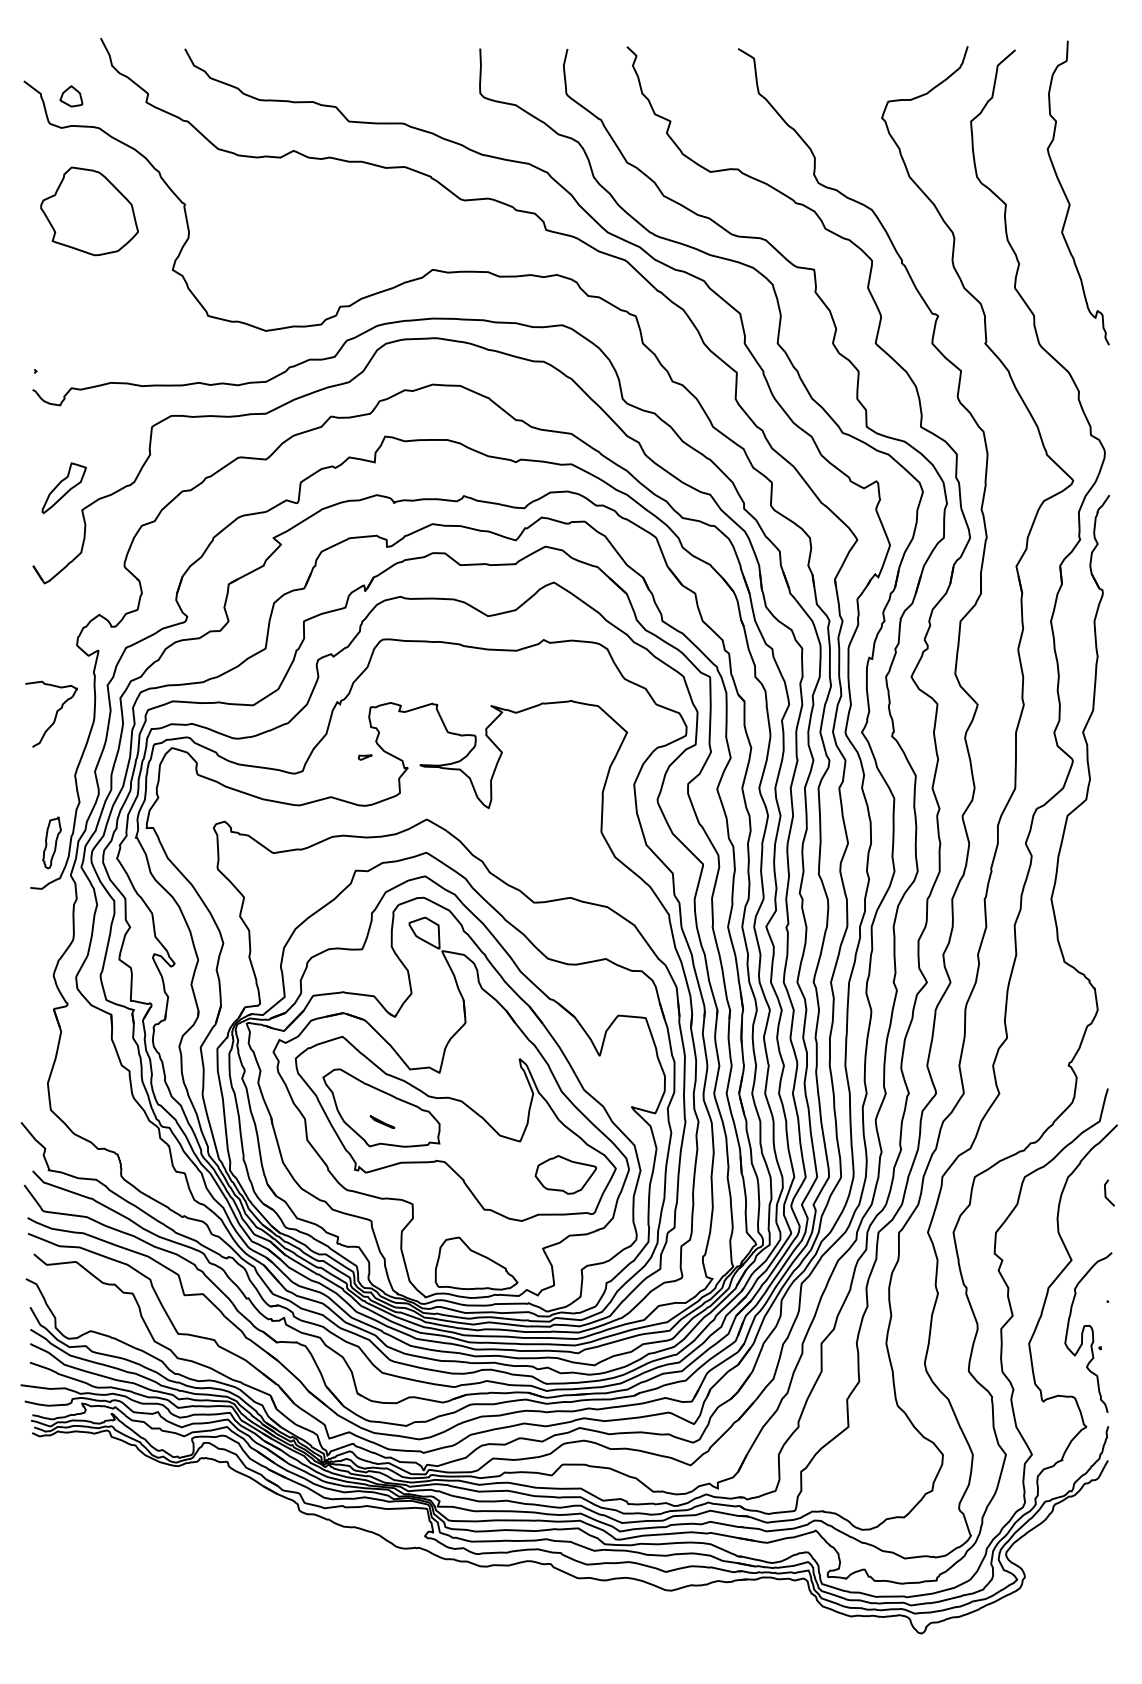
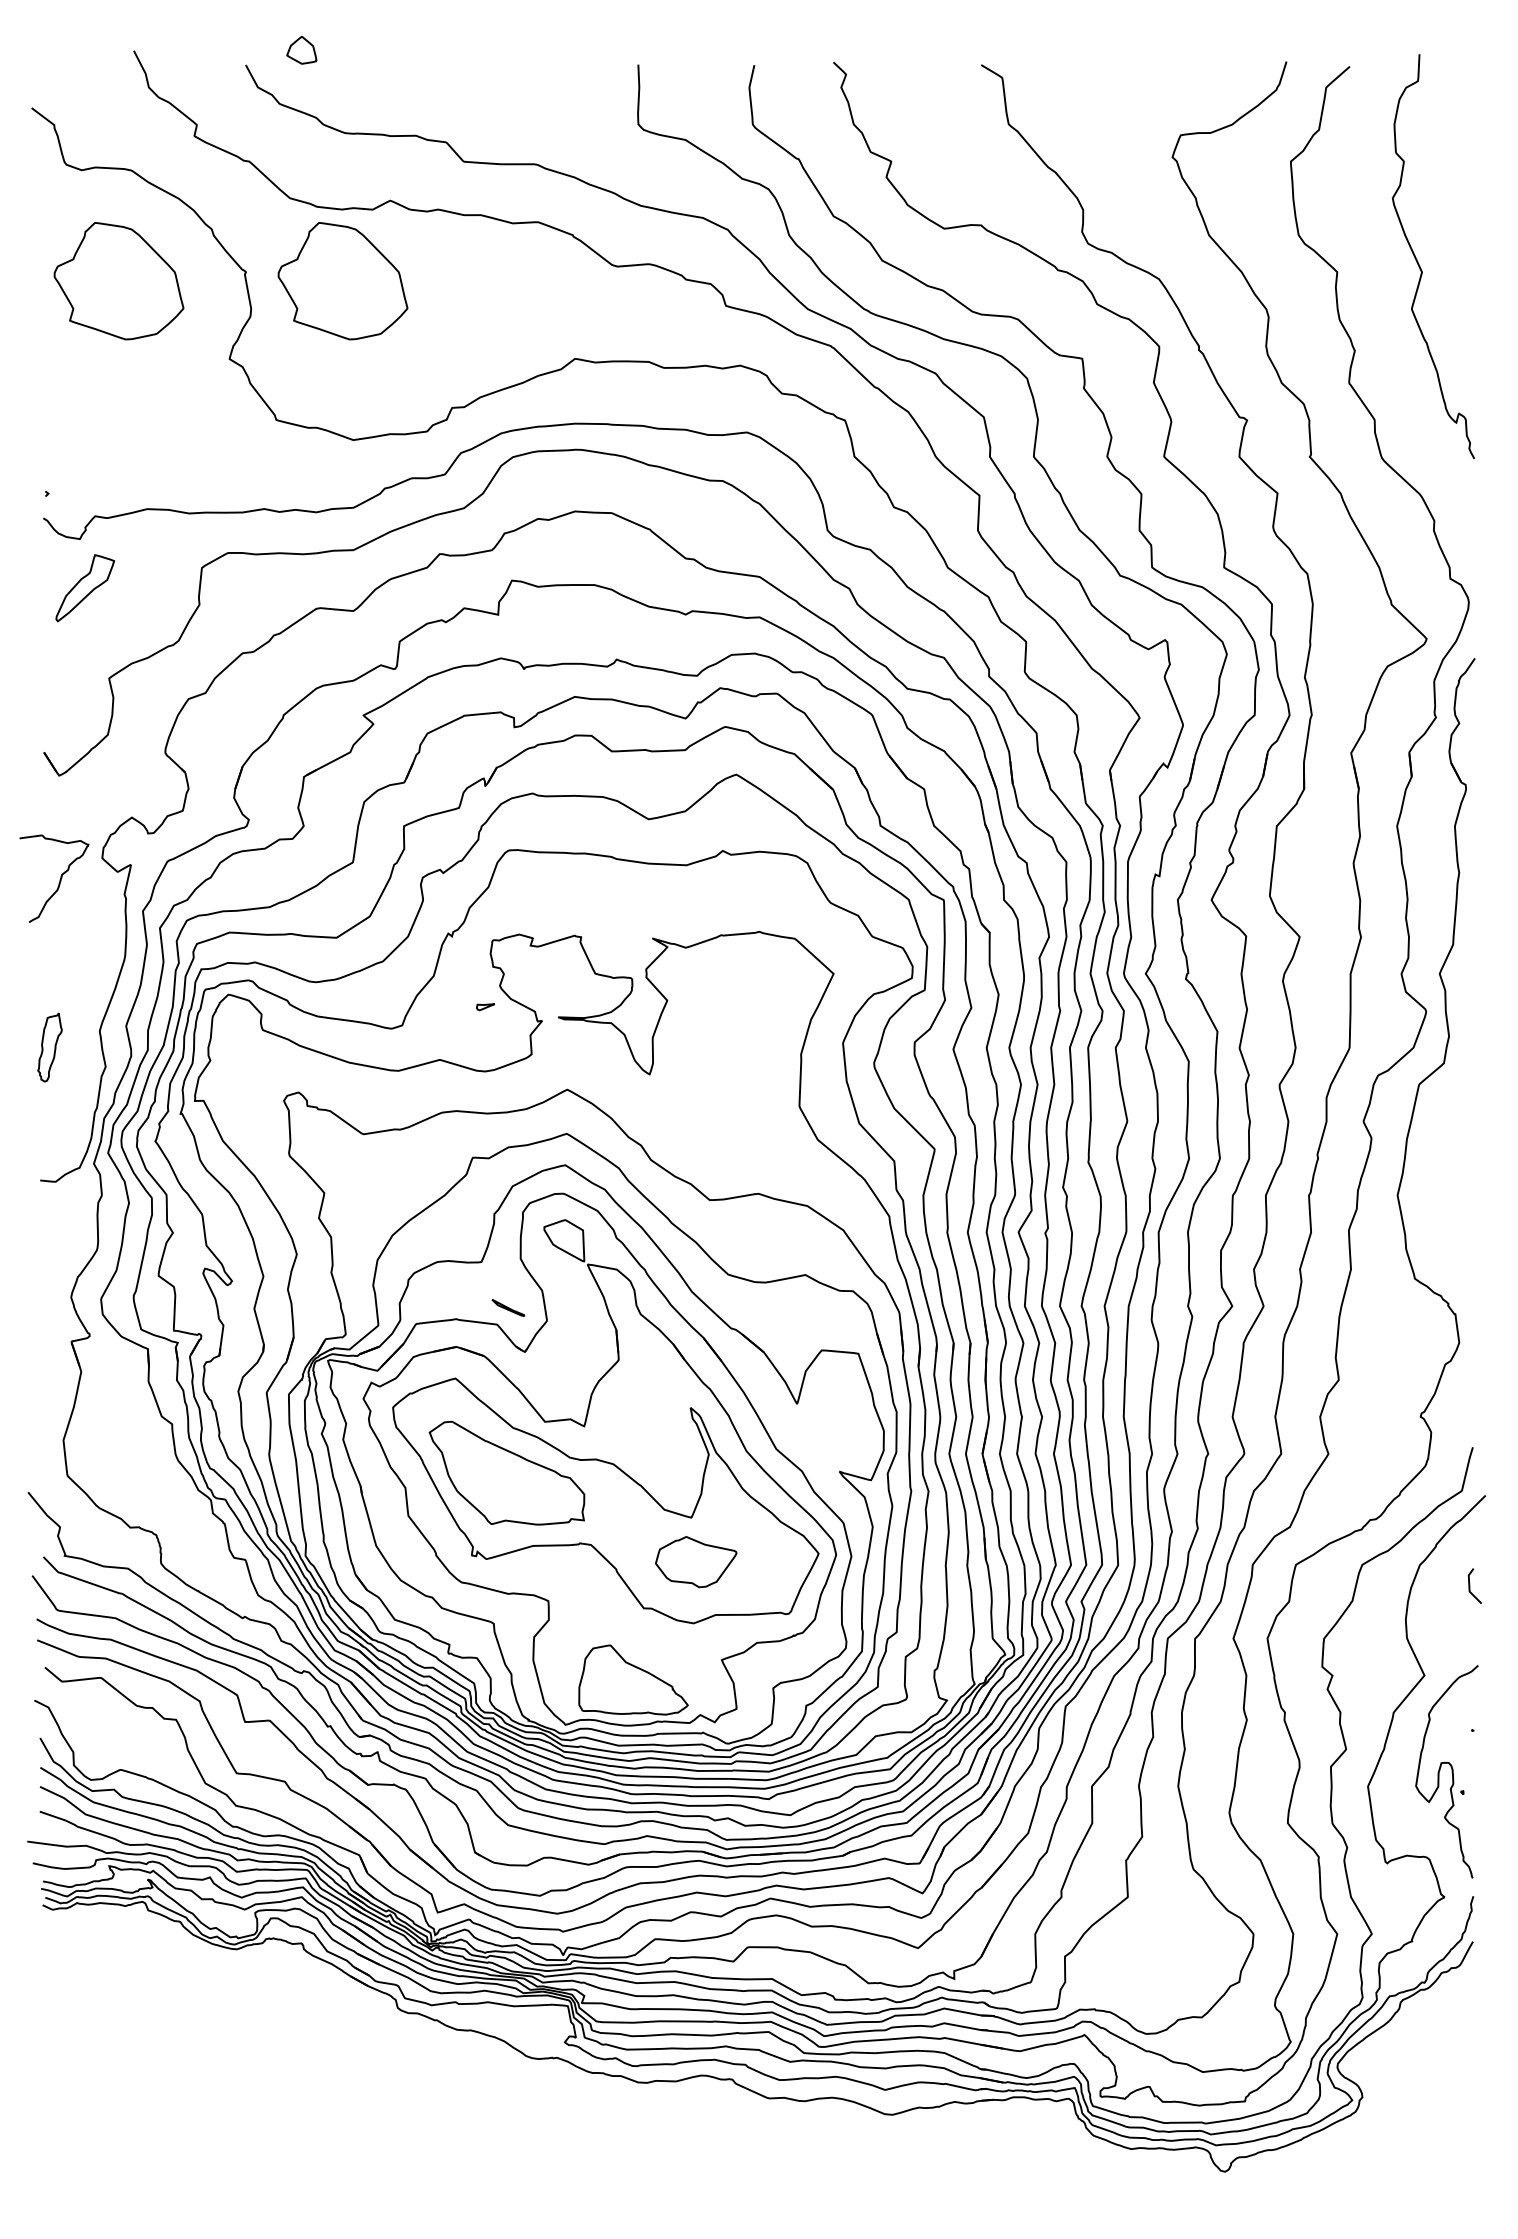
part: (71, 96) -> (301, 50), moved
part: (257, 211) -> (342, 281), added
part: (64, 488) -> (85, 588), moved
curve: (55, 714) -> (59, 879), moved
part: (51, 842) -> (49, 1047), moved
part: (382, 1121) -> (508, 1307), moved
part: (566, 1175) -> (696, 1562), moved

